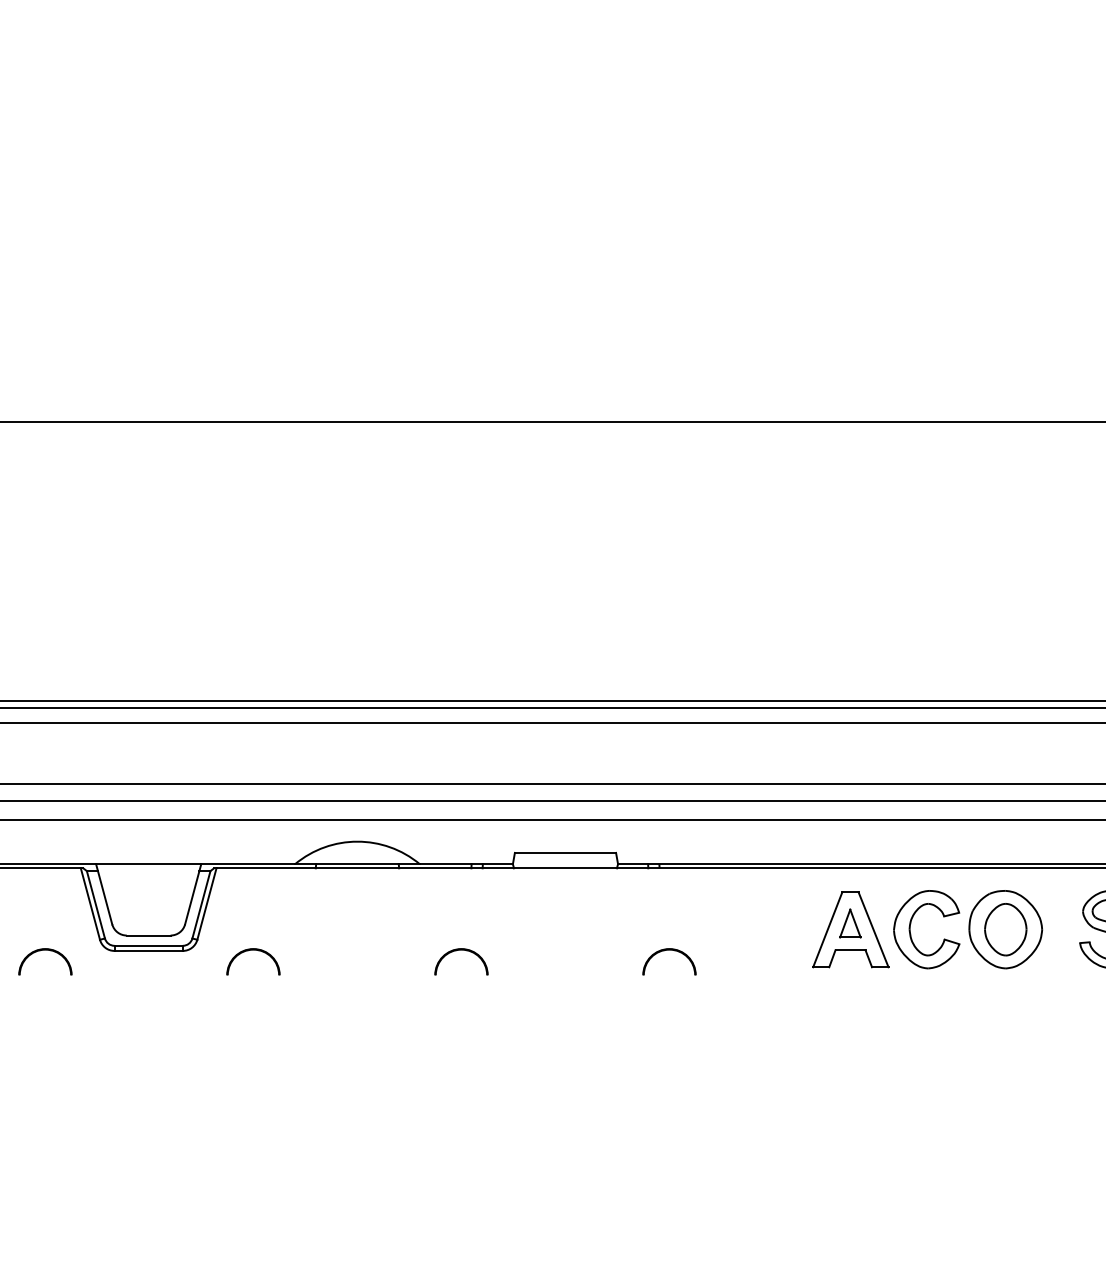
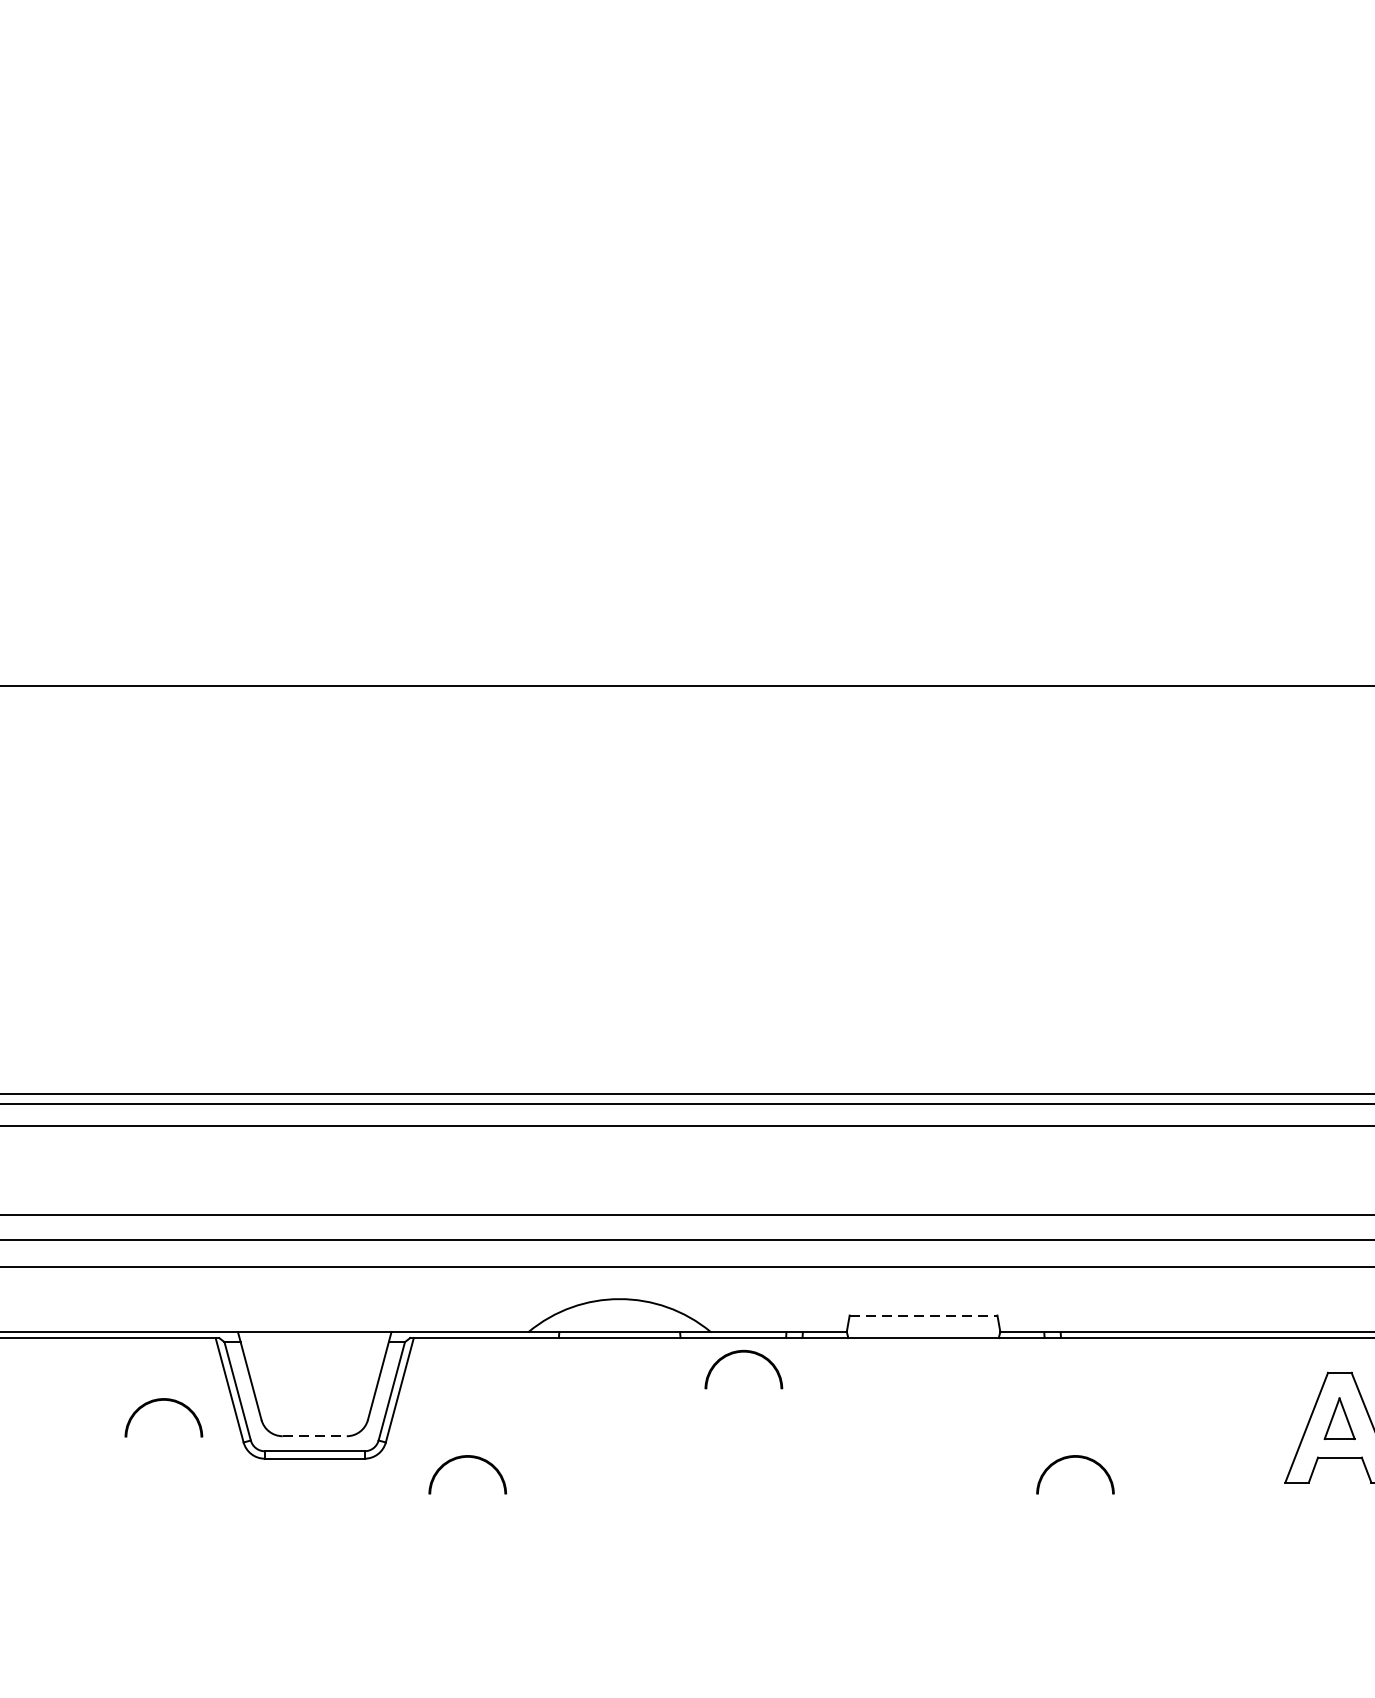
line: (565, 852) -> (923, 1314), solid -> dashed
line: (148, 935) -> (314, 1436), solid -> dashed
part: (45, 950) -> (164, 1401), moved
part: (461, 950) -> (743, 1352), moved

